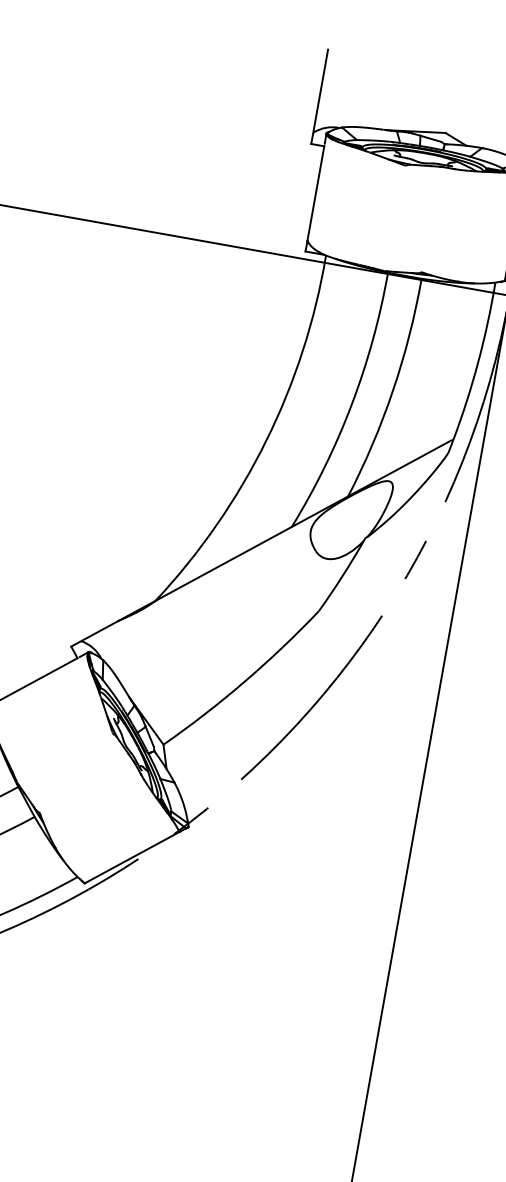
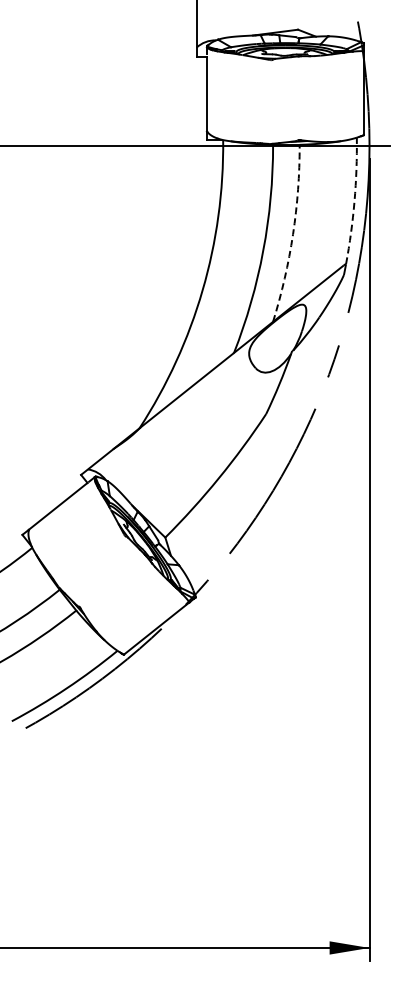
arc: (478, 362) -> (354, 201), solid -> dashed
arc: (393, 390) -> (293, 234), solid -> dashed

